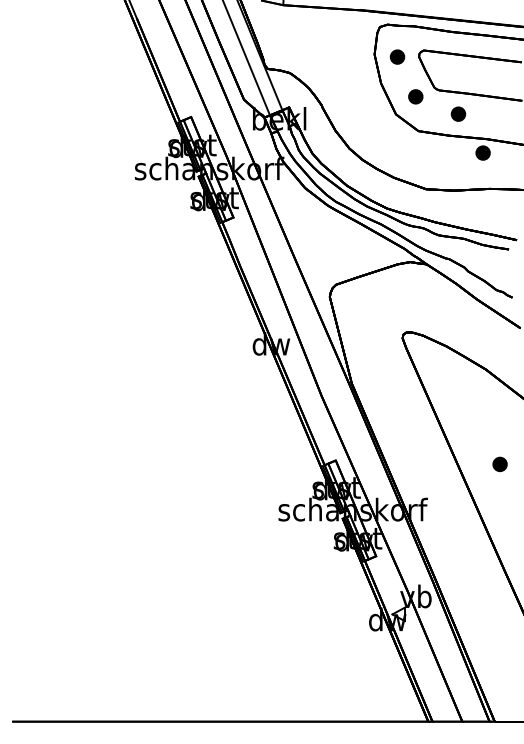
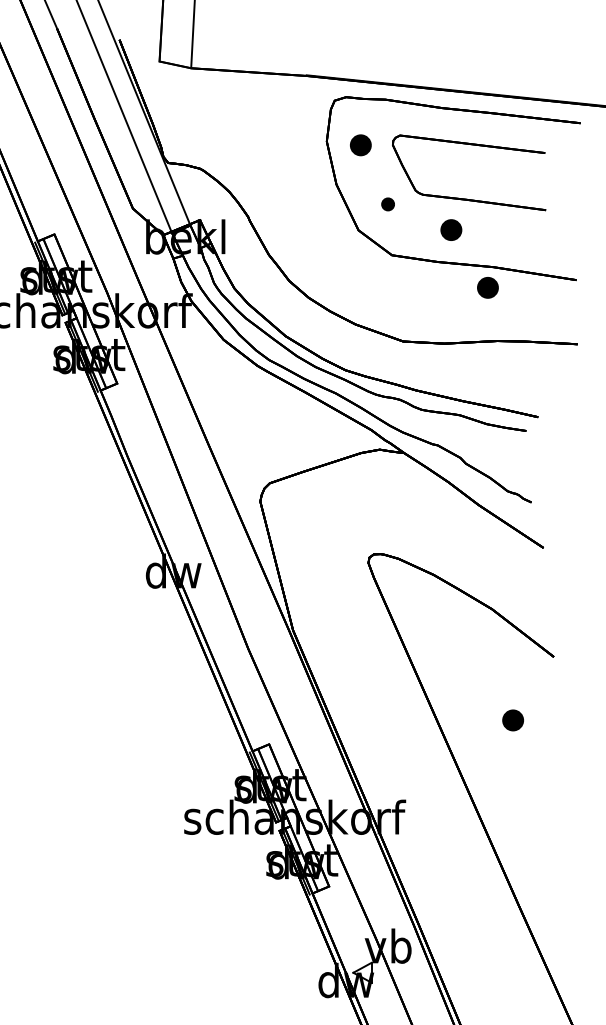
part: (415, 96) -> (387, 203), size x0.6
part: (499, 464) -> (512, 720), moved

